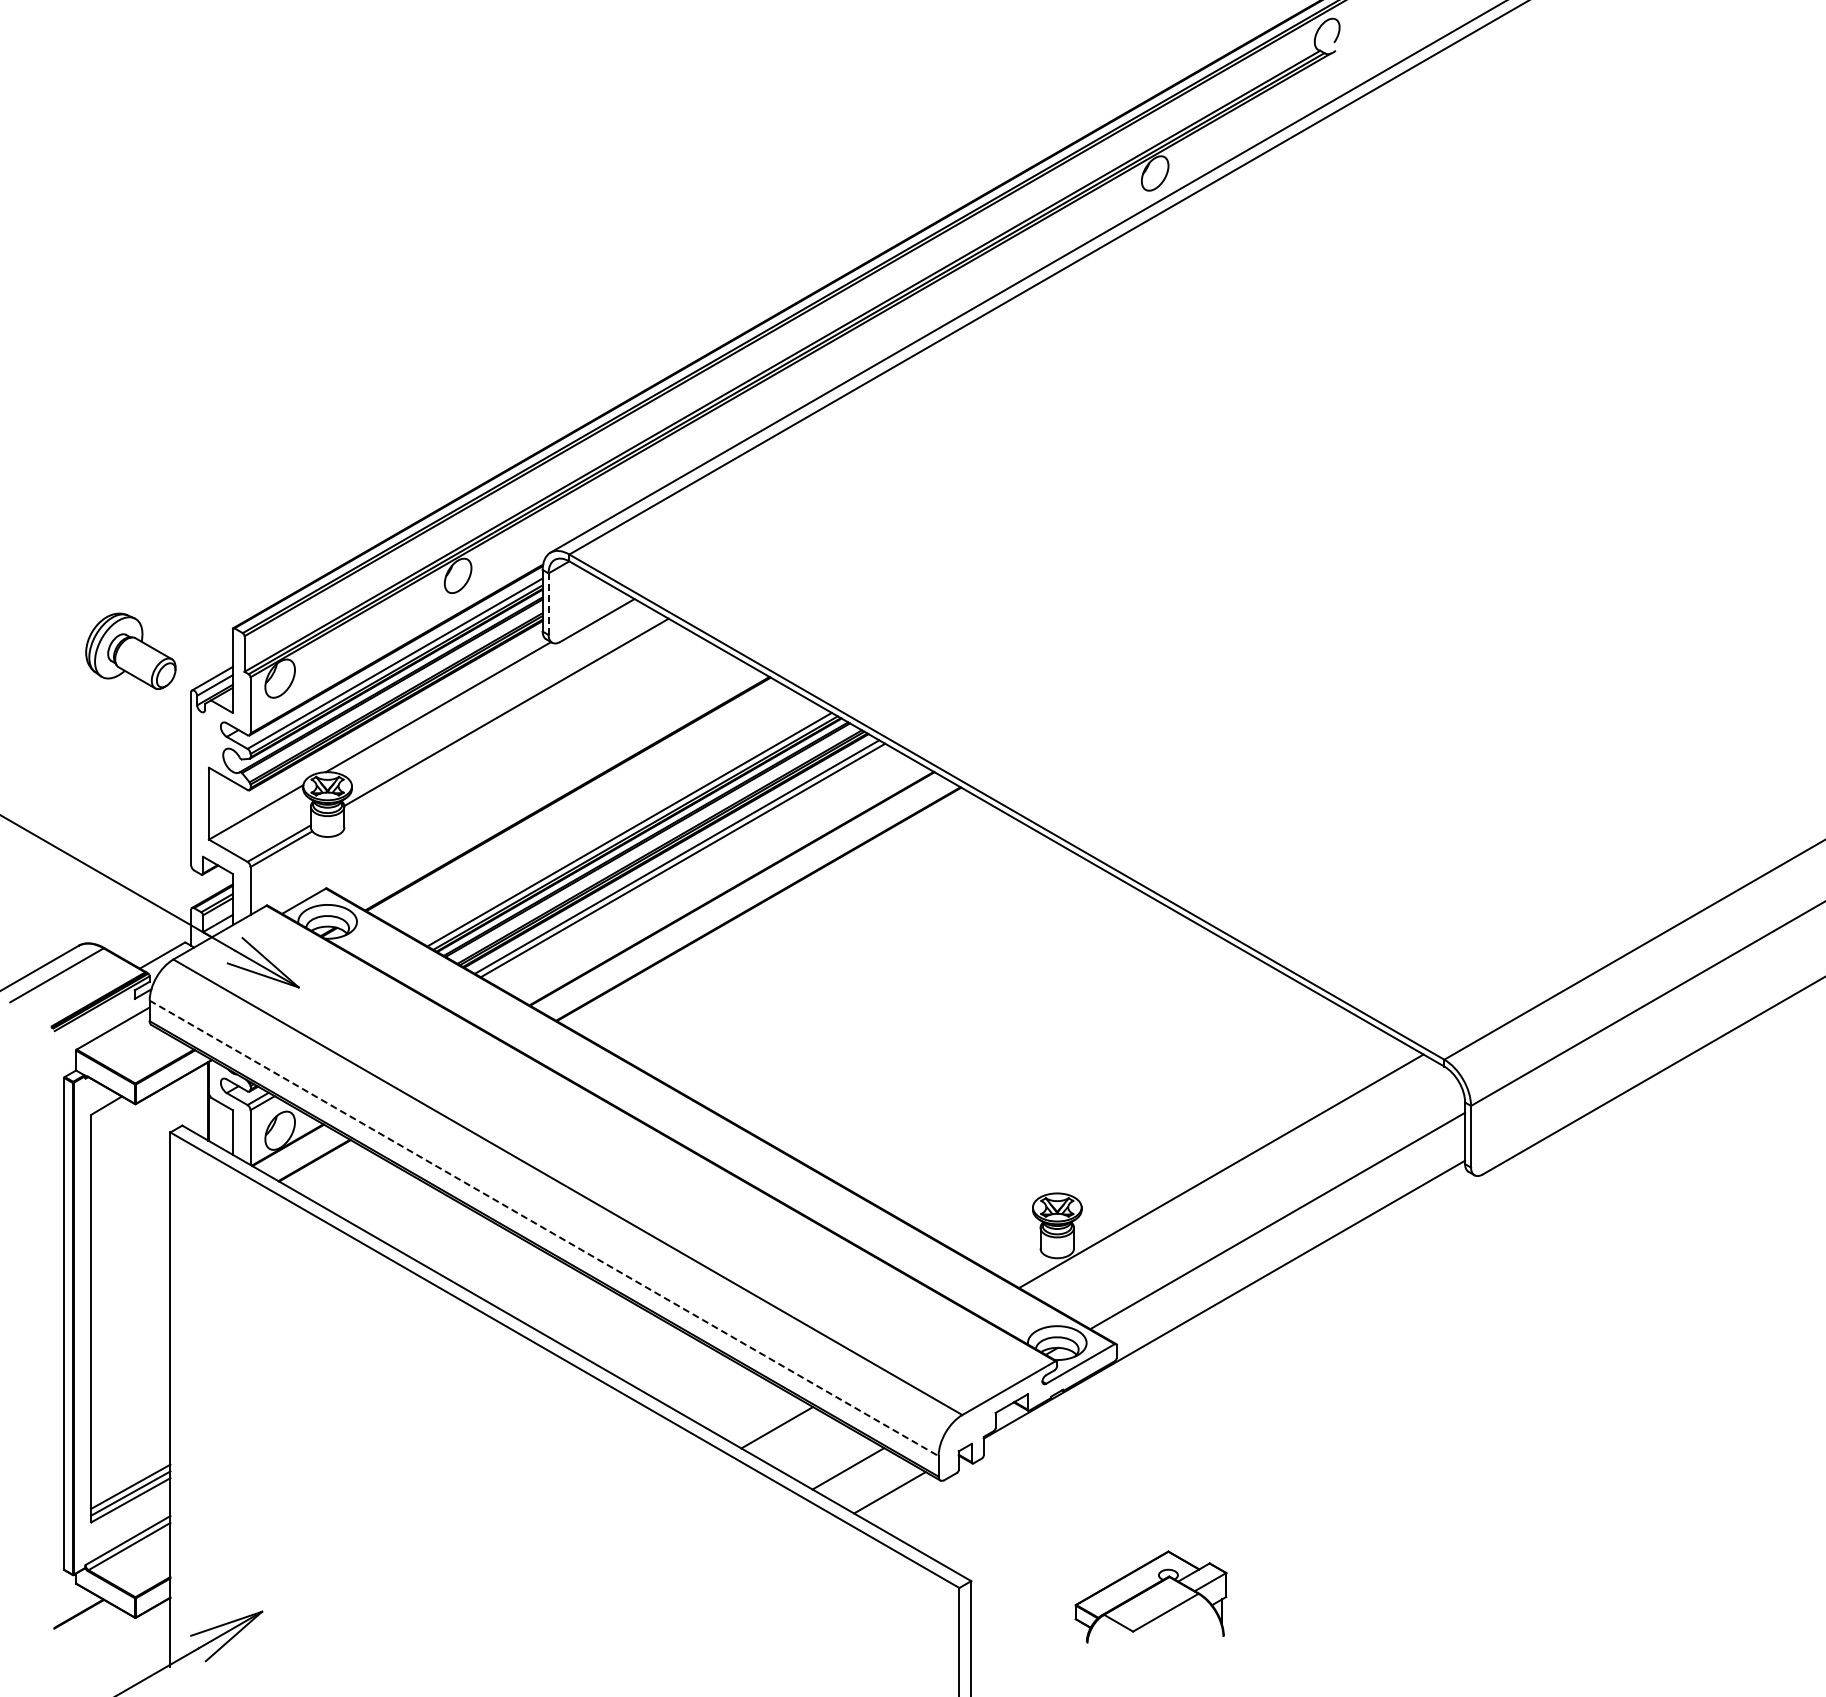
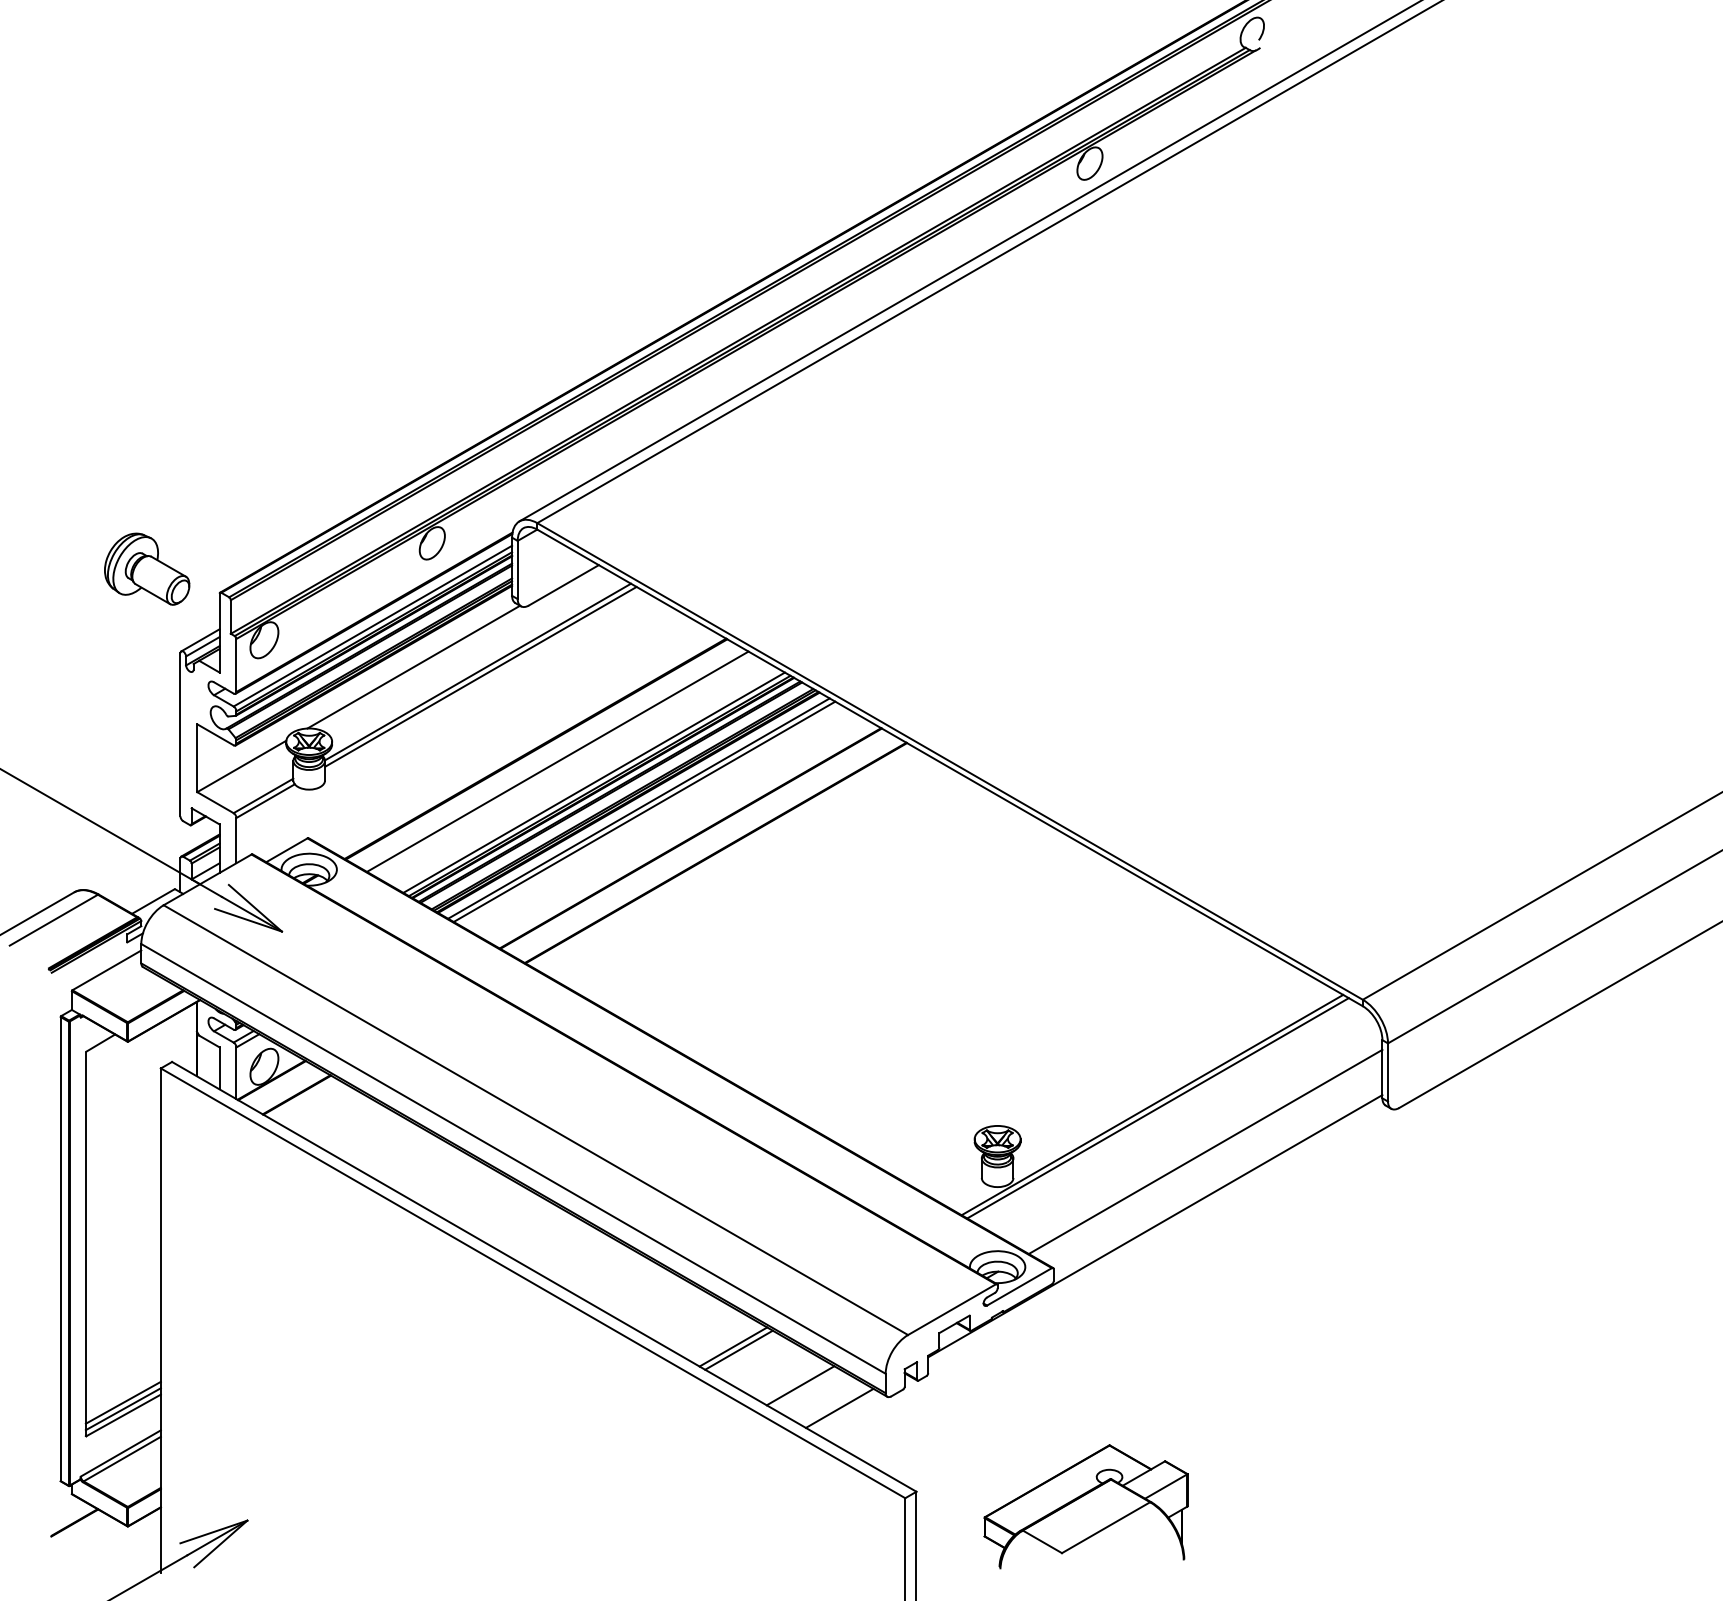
line: (548, 604) -> (517, 570), dashed -> solid
part: (130, 650) -> (146, 568), moved
line: (509, 717) -> (480, 676), added
line: (590, 807) -> (557, 761), added
line: (1227, 1174) -> (1158, 1108), added
line: (544, 1228) -> (513, 1159), dashed -> solid
line: (783, 1430) -> (739, 1349), added
part: (1150, 1597) -> (1085, 1507), size x1.43

